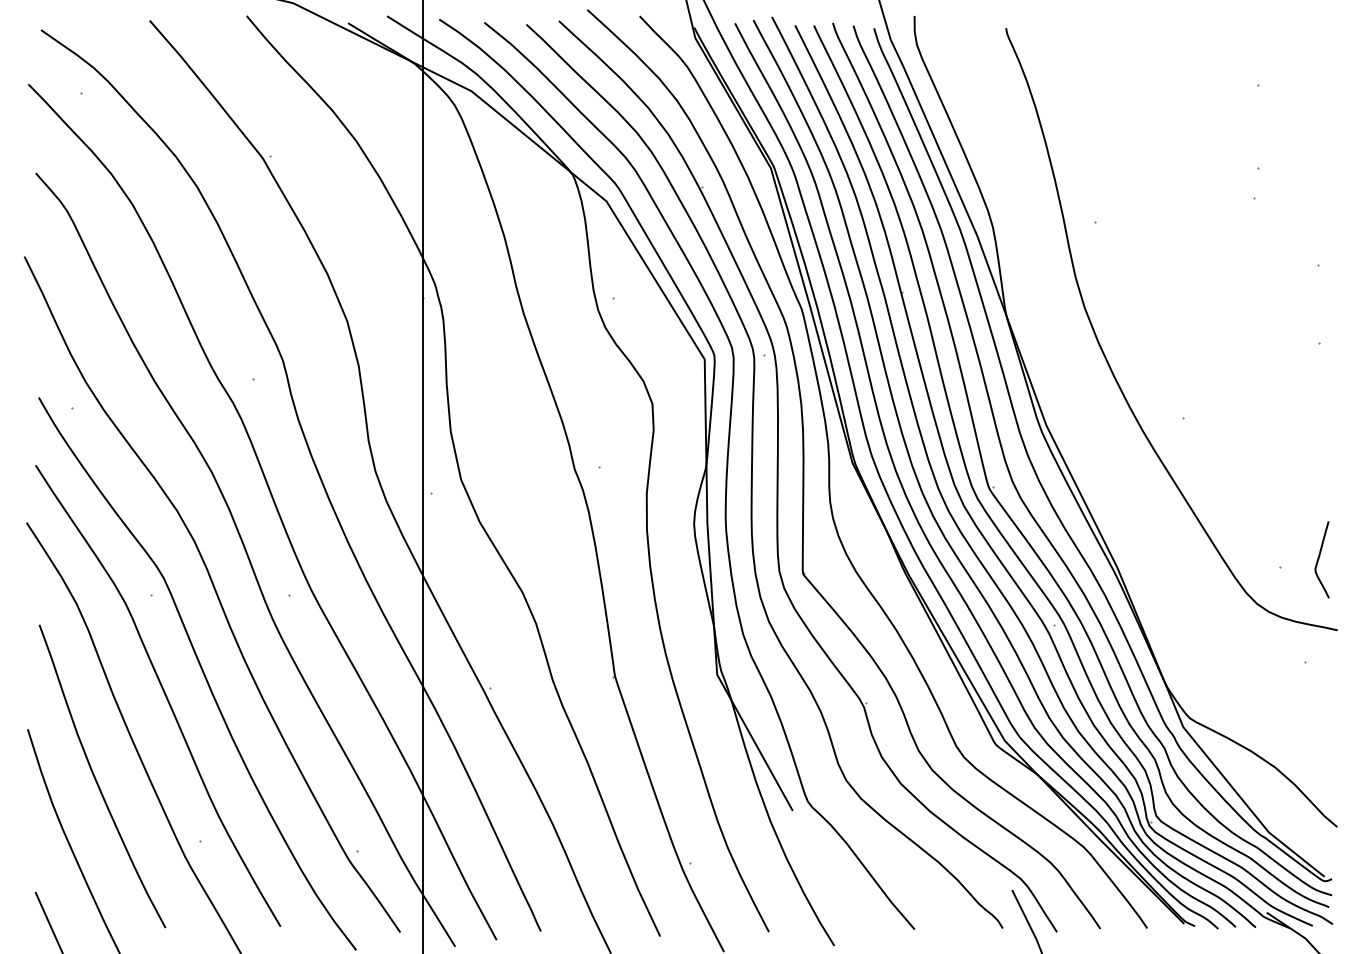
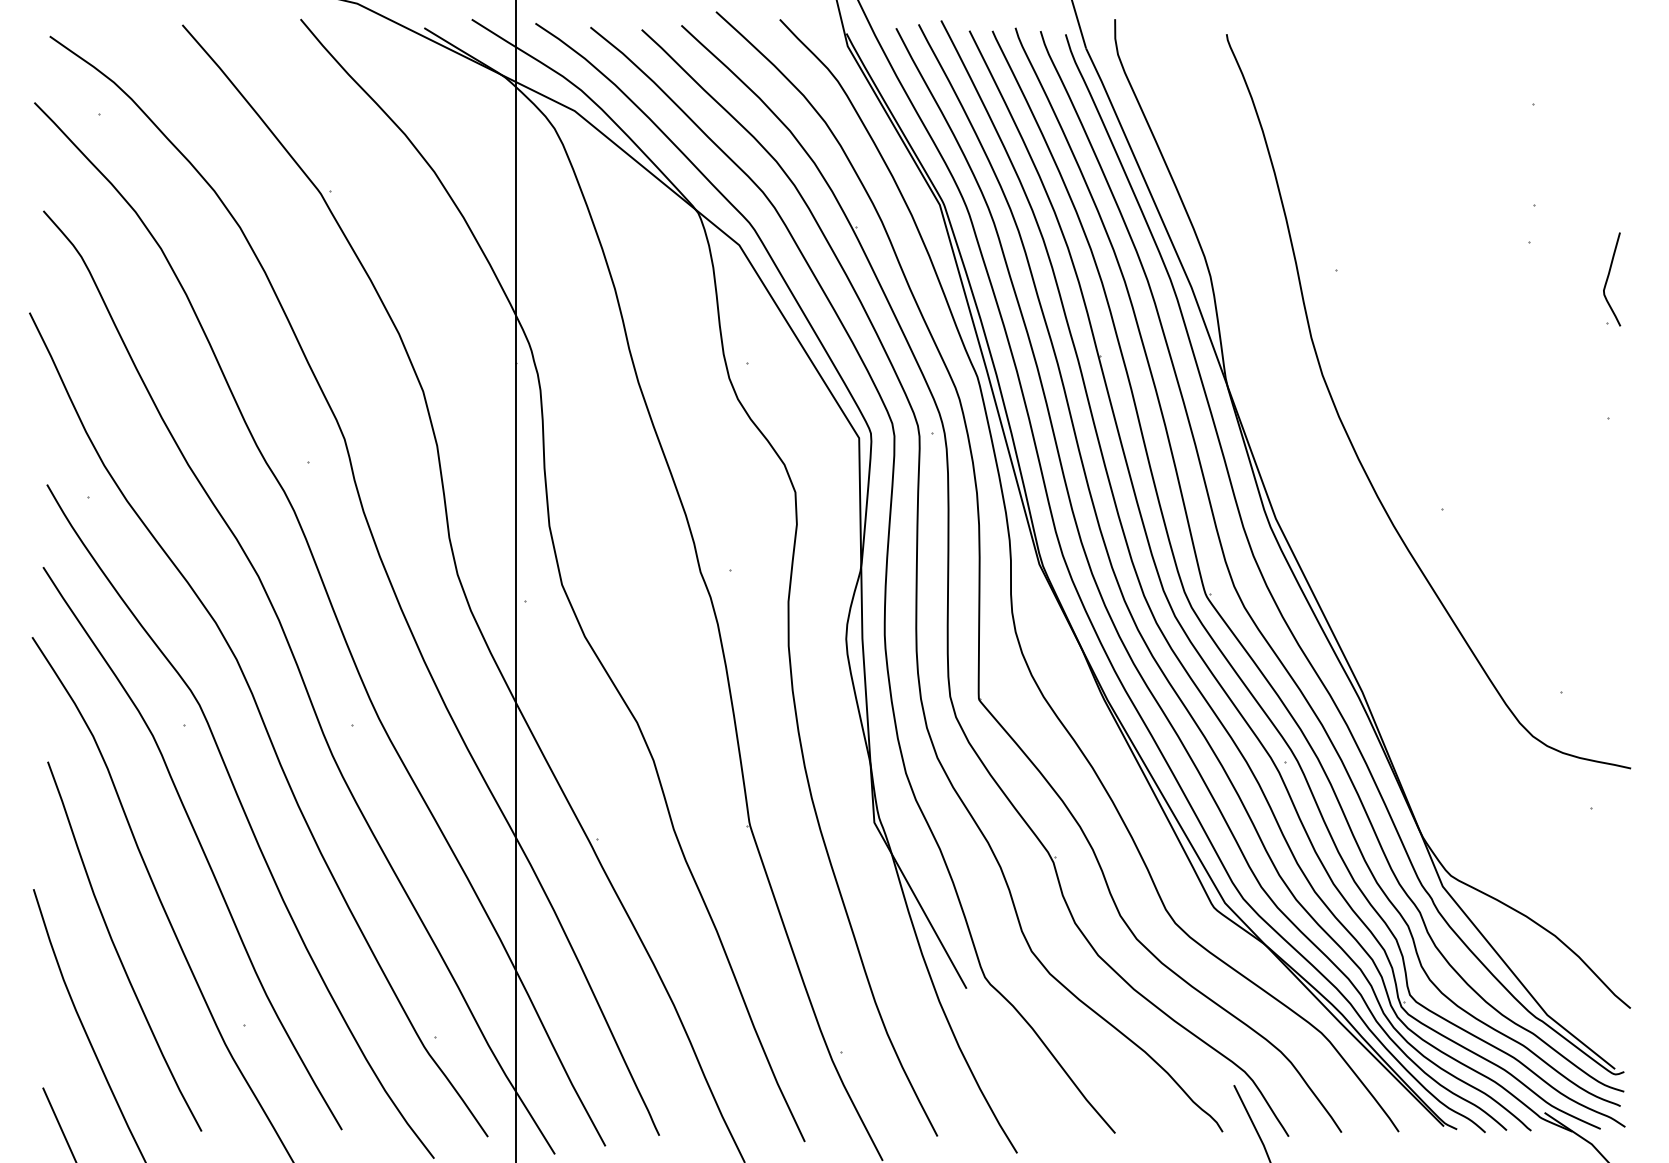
curve: (1319, 559) -> (1608, 279), moved

